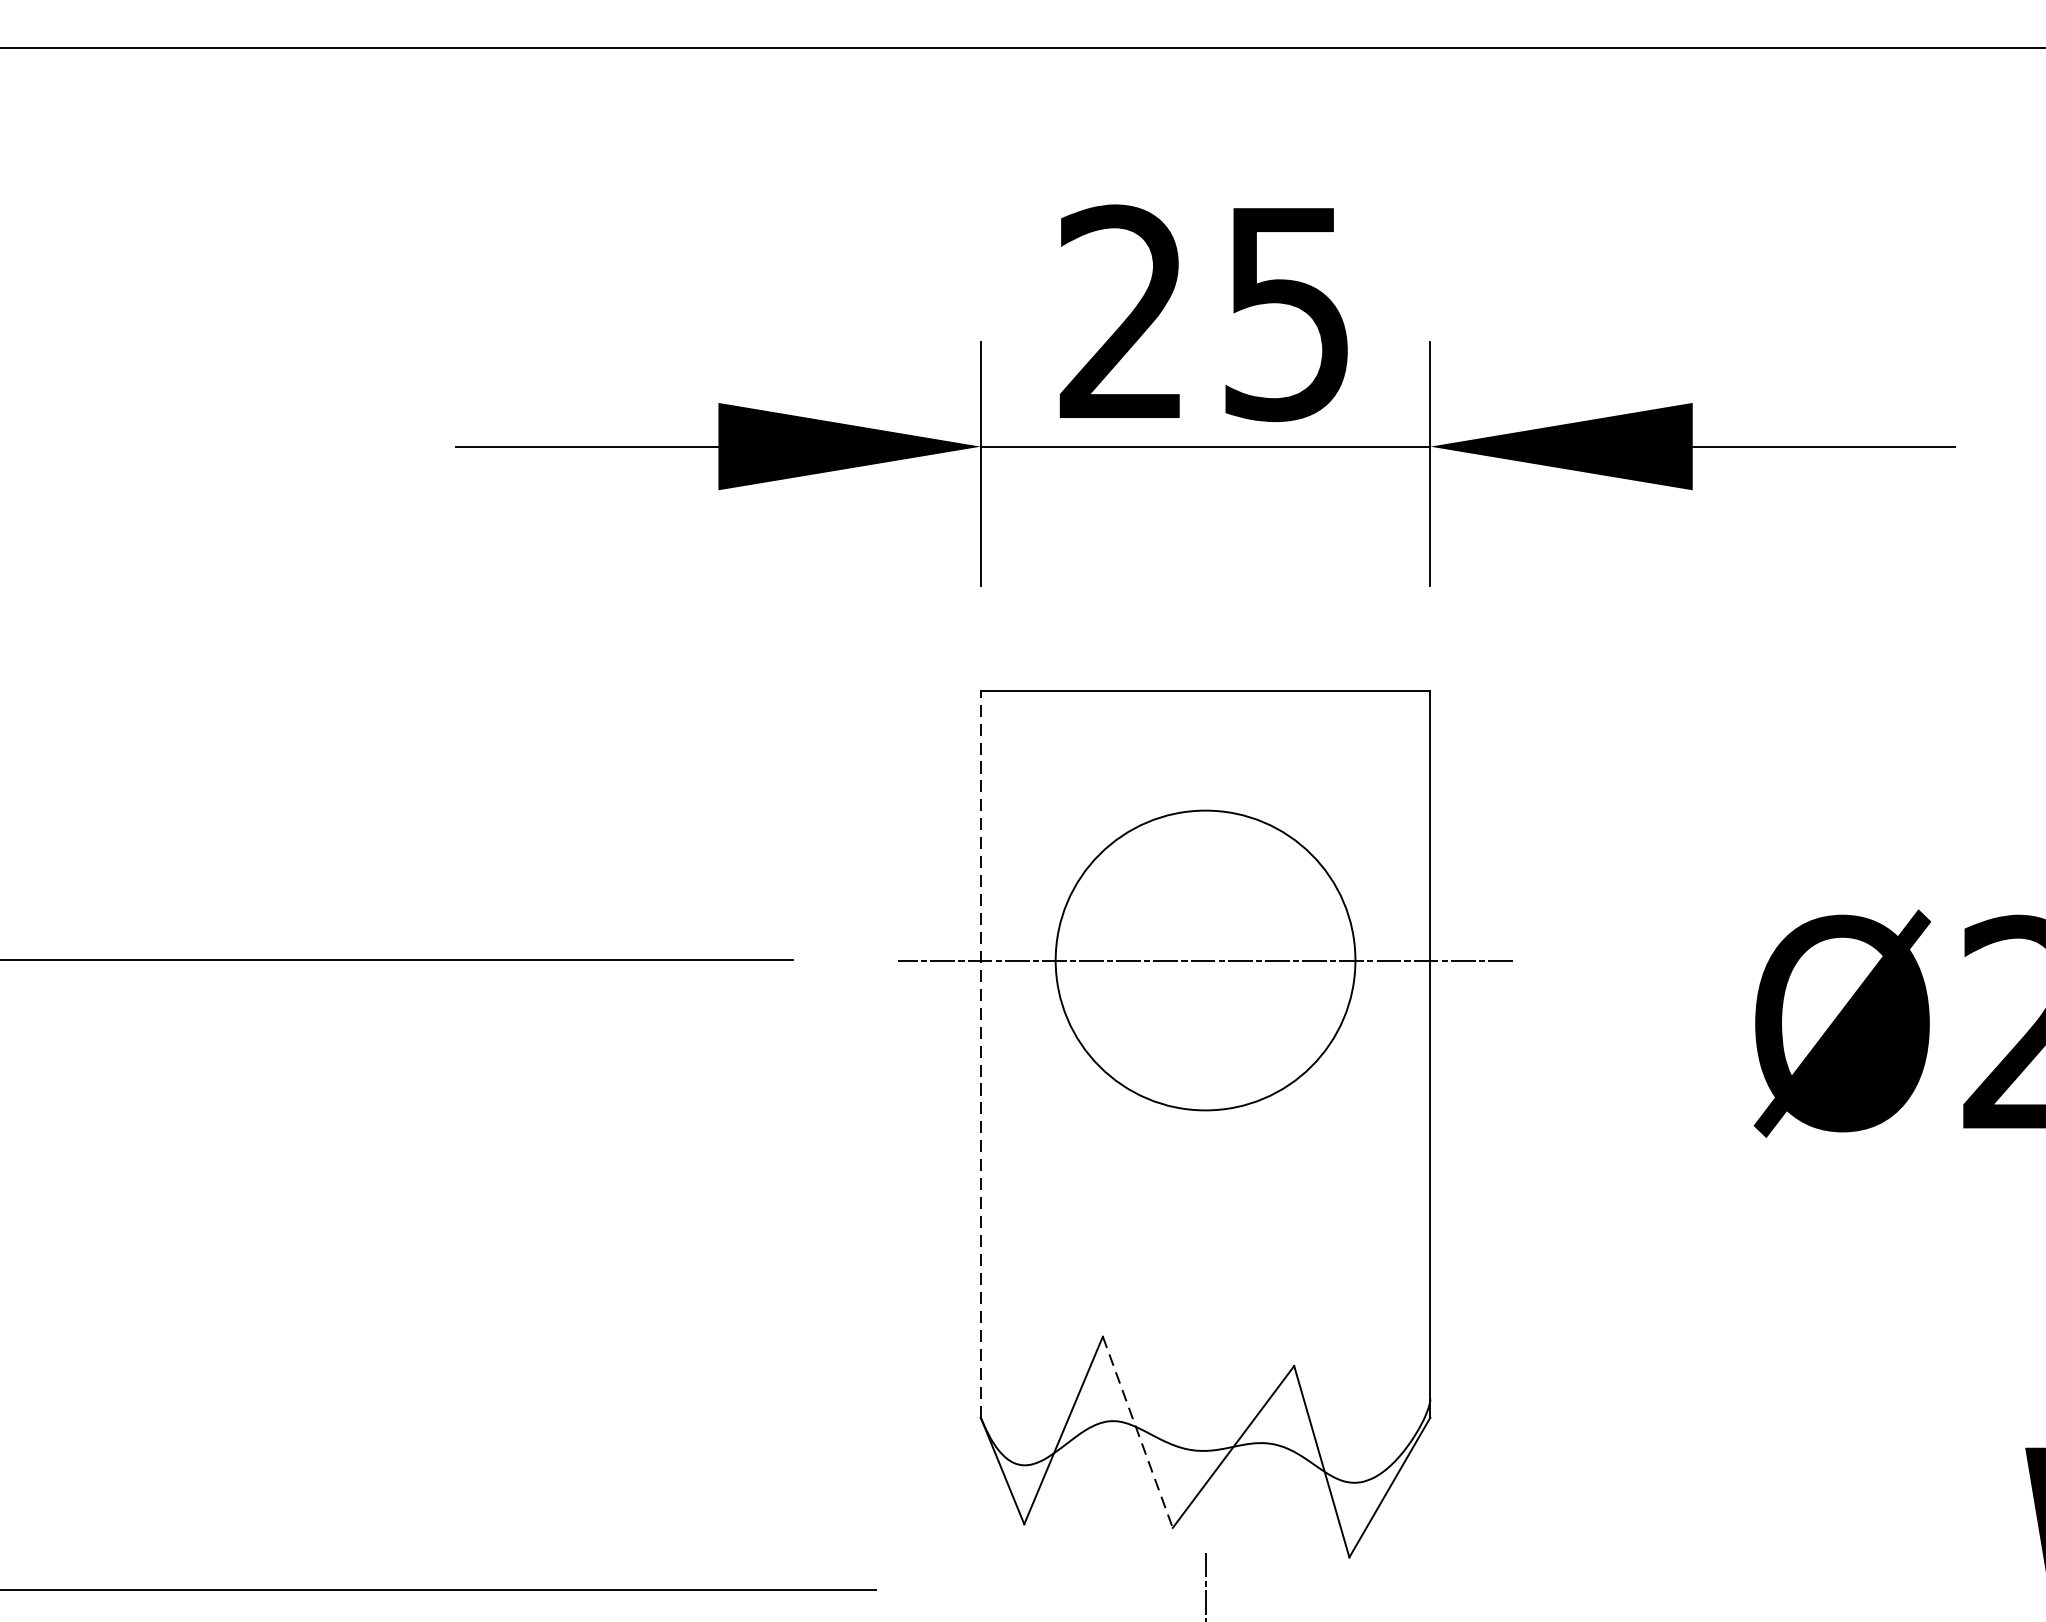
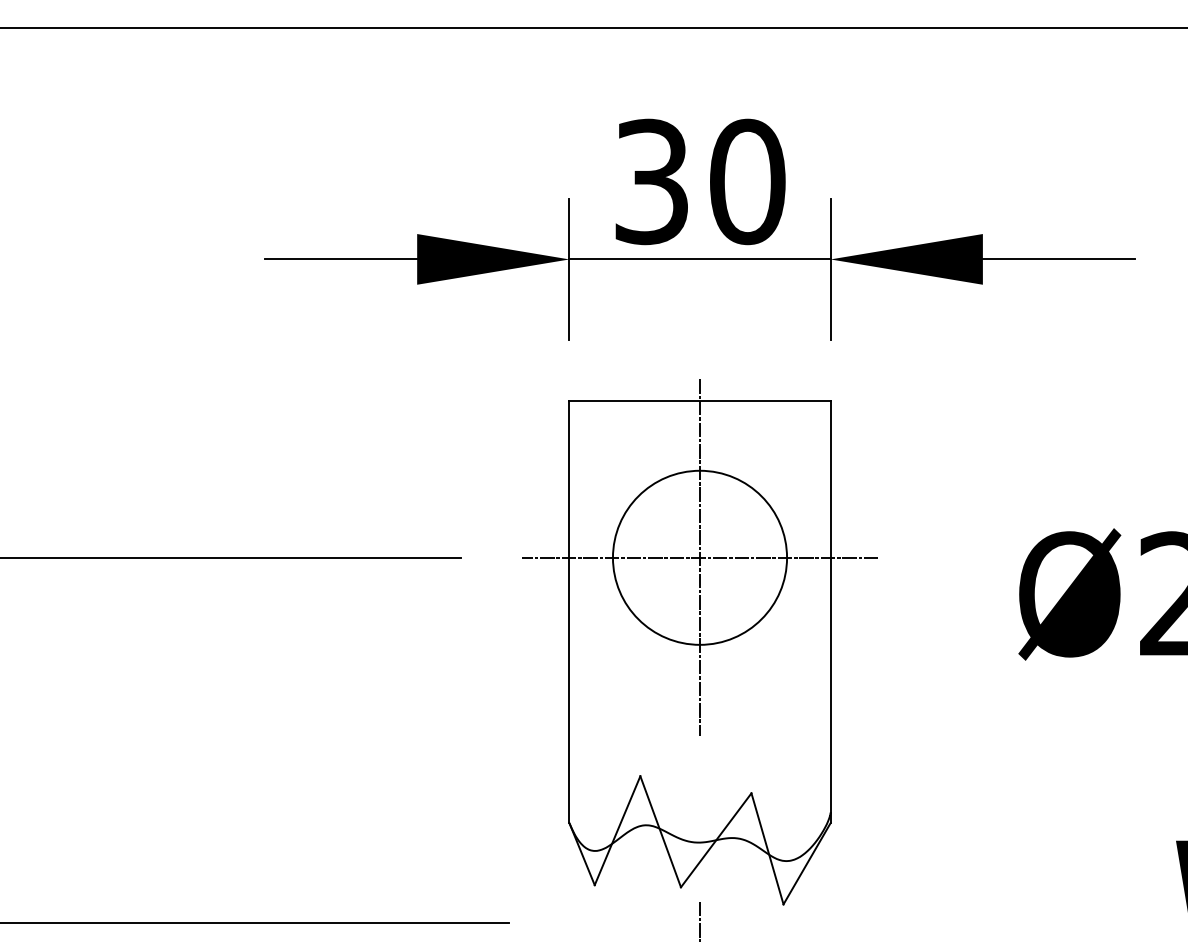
text: (1206, 312) -> (700, 181), 25 -> 30
line: (1206, 959) -> (700, 557), added
line: (980, 1052) -> (569, 611), dashed -> solid
line: (1137, 1433) -> (660, 832), dashed -> solid

